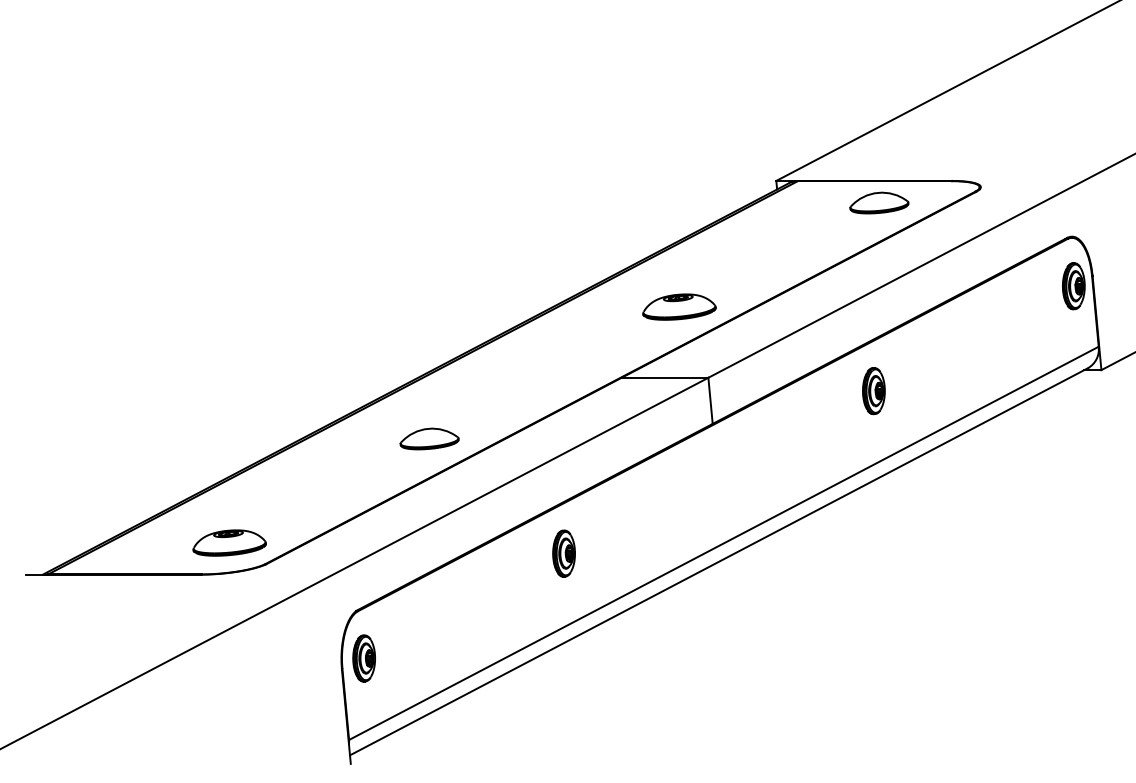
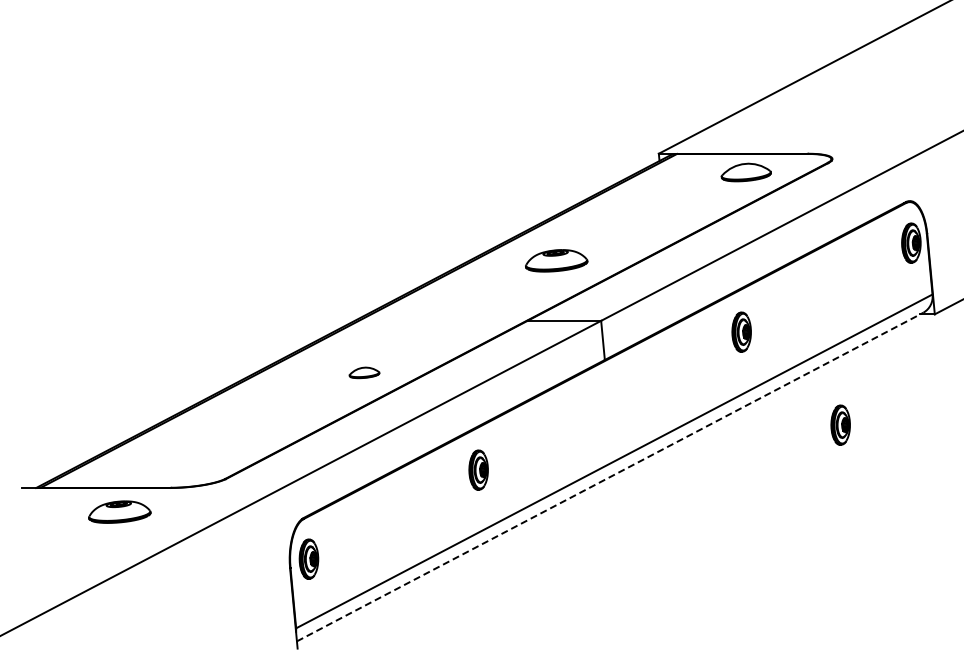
part: (679, 306) -> (556, 260), moved
part: (429, 438) -> (364, 372), size x0.6
part: (990, 499) -> (840, 424), added
part: (229, 542) -> (119, 511), moved
line: (719, 562) -> (610, 477), solid -> dashed

